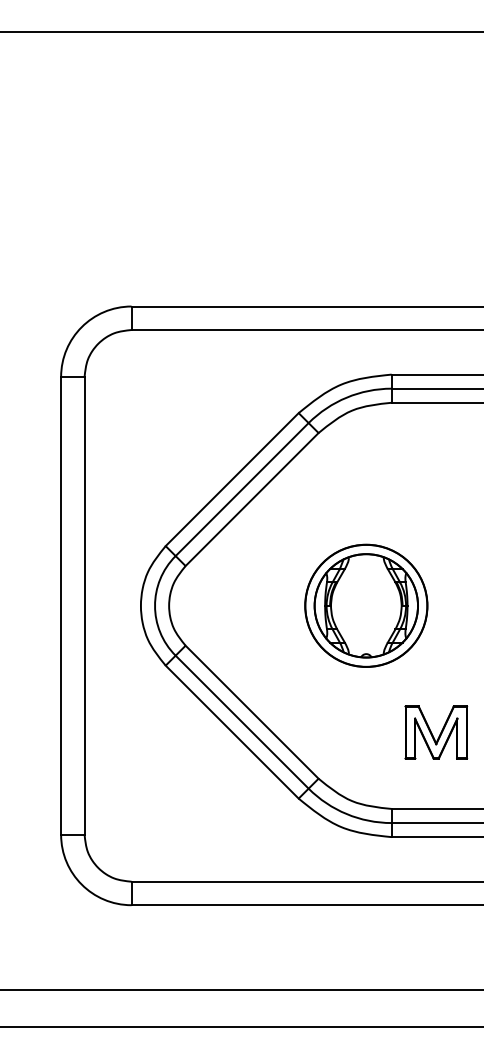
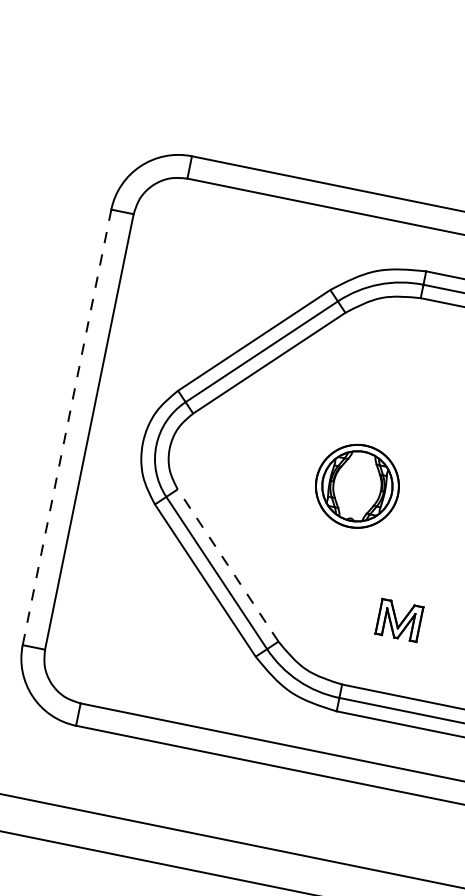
line: (61, 605) -> (67, 427), solid -> dashed
part: (366, 605) -> (357, 486), size x0.7
line: (251, 711) -> (227, 564), solid -> dashed
part: (436, 732) -> (399, 620), size x0.7

